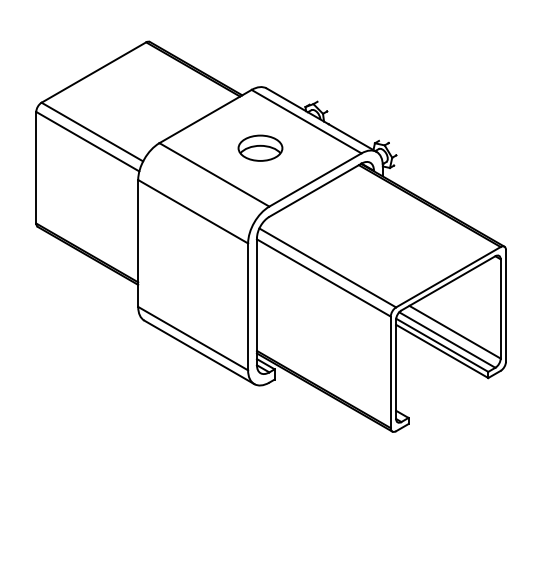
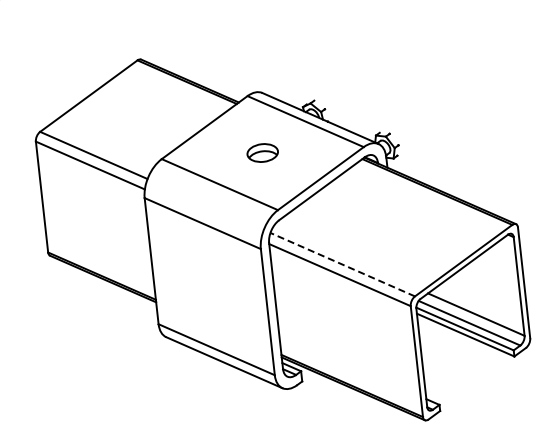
part: (260, 147) -> (262, 152), size x0.7
line: (327, 267) -> (342, 264), solid -> dashed

